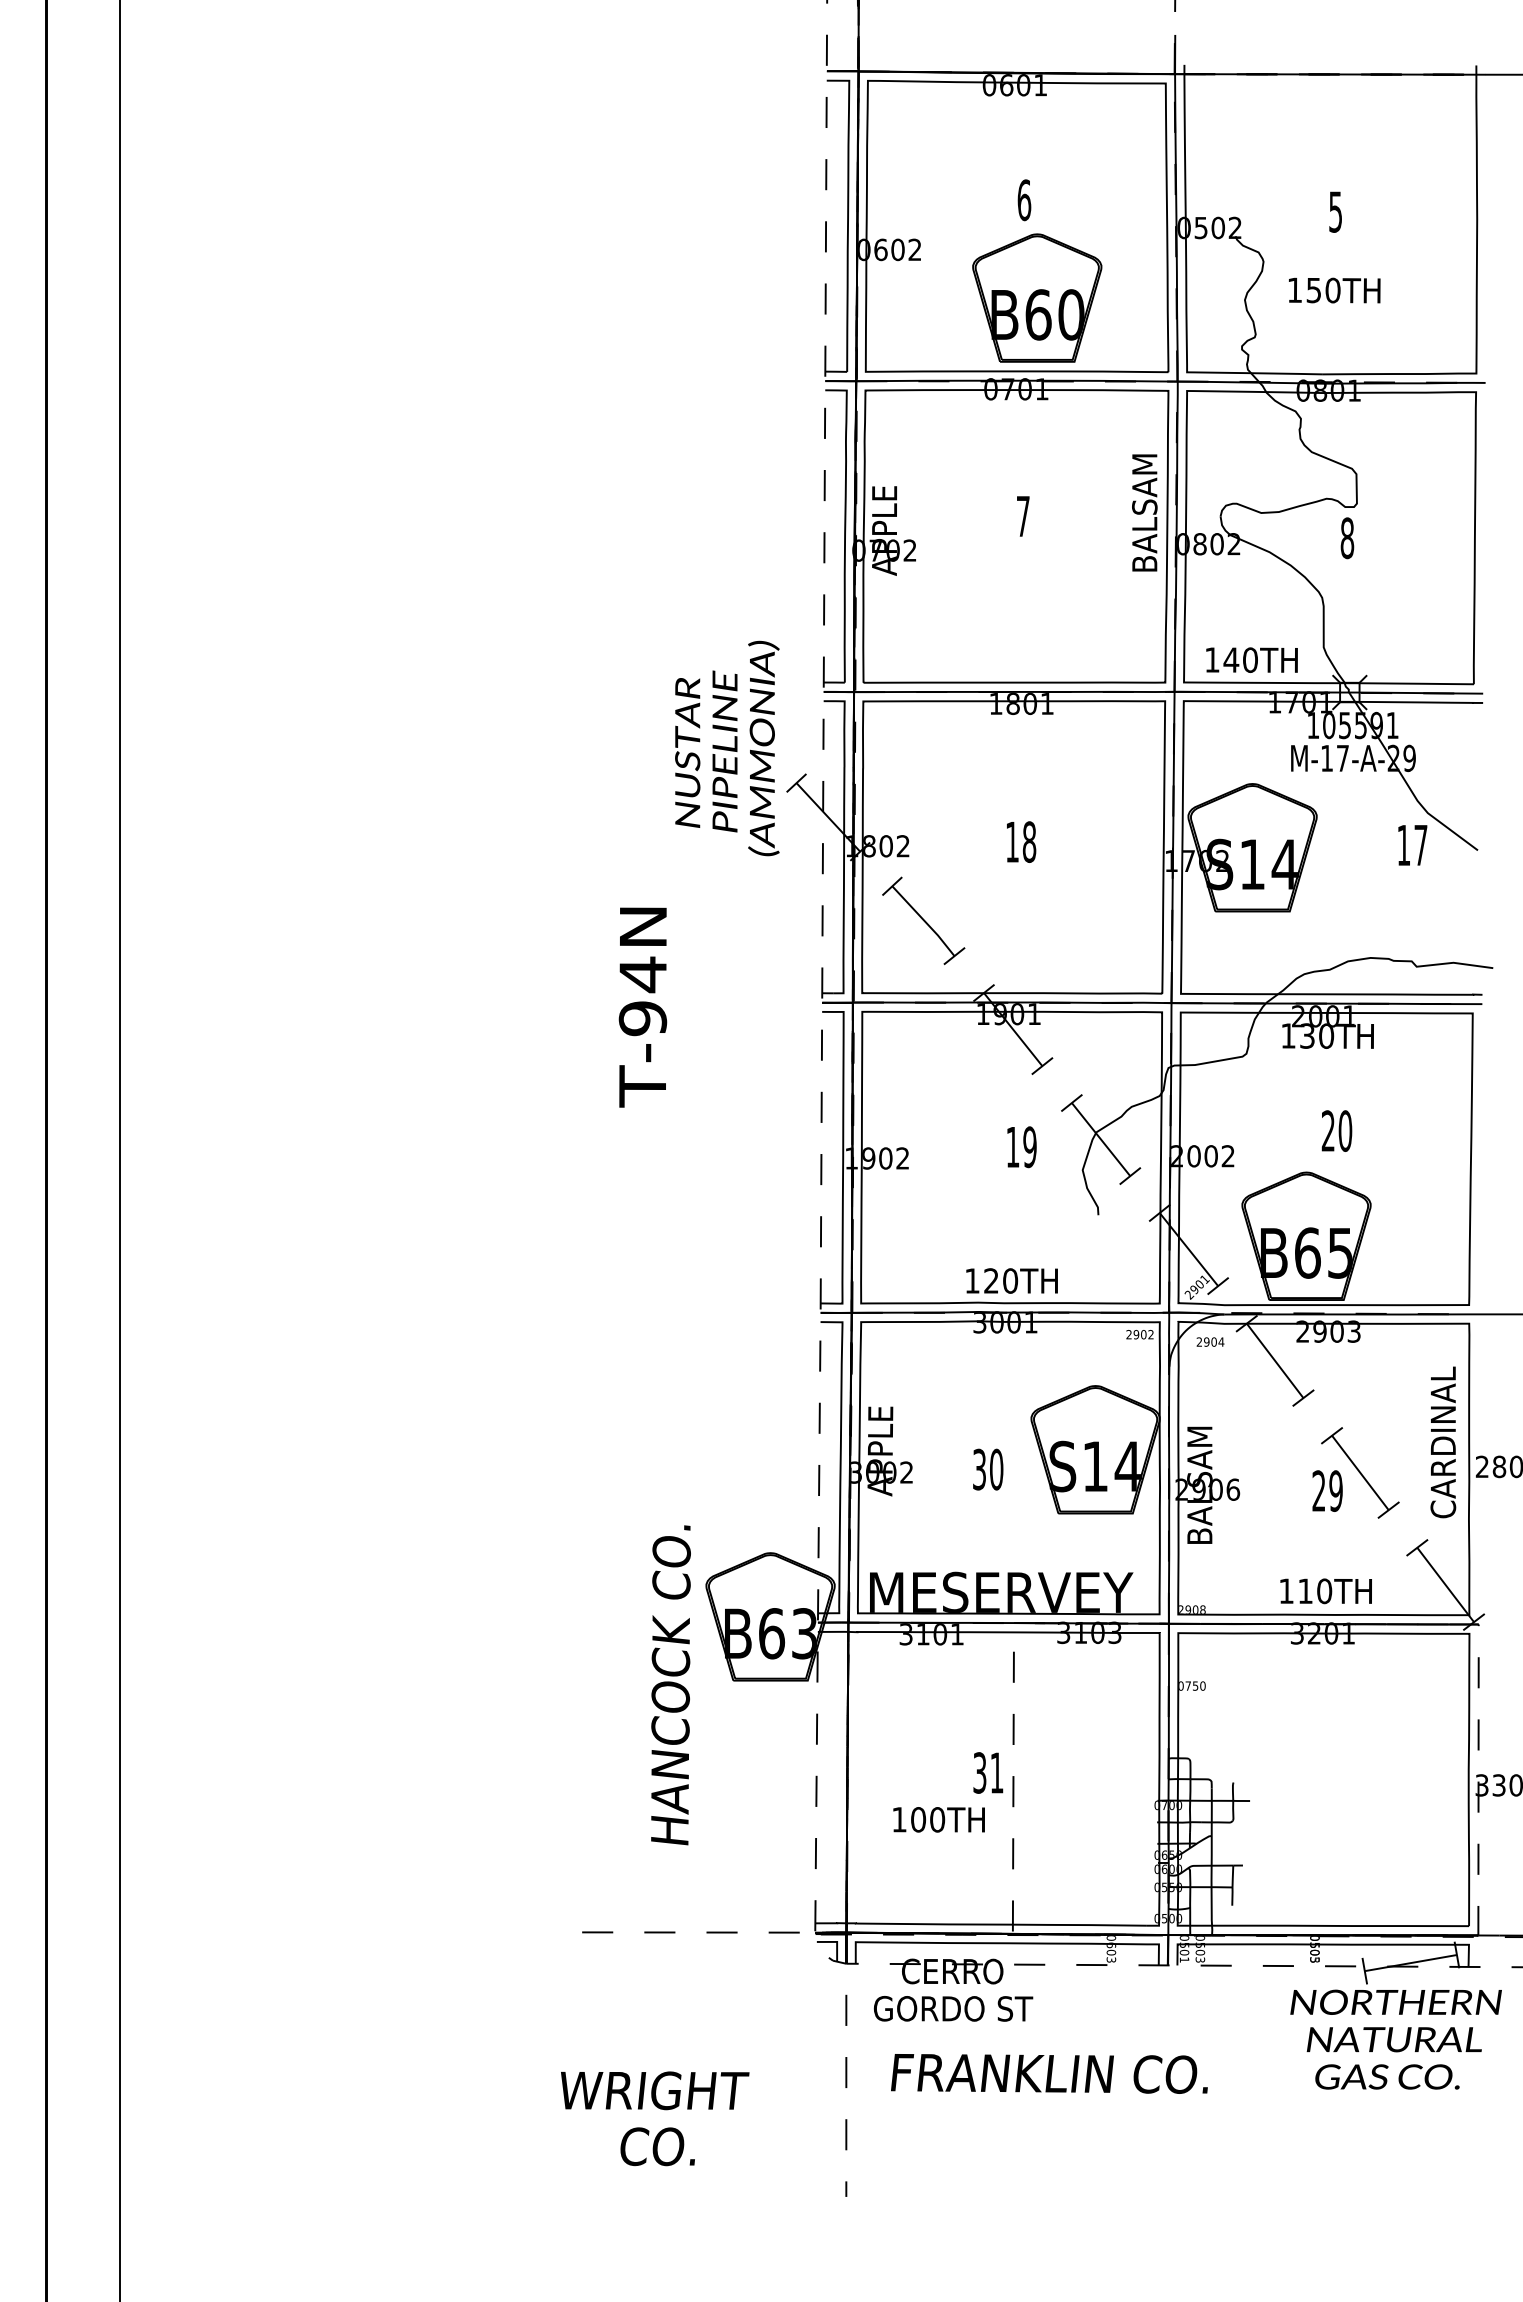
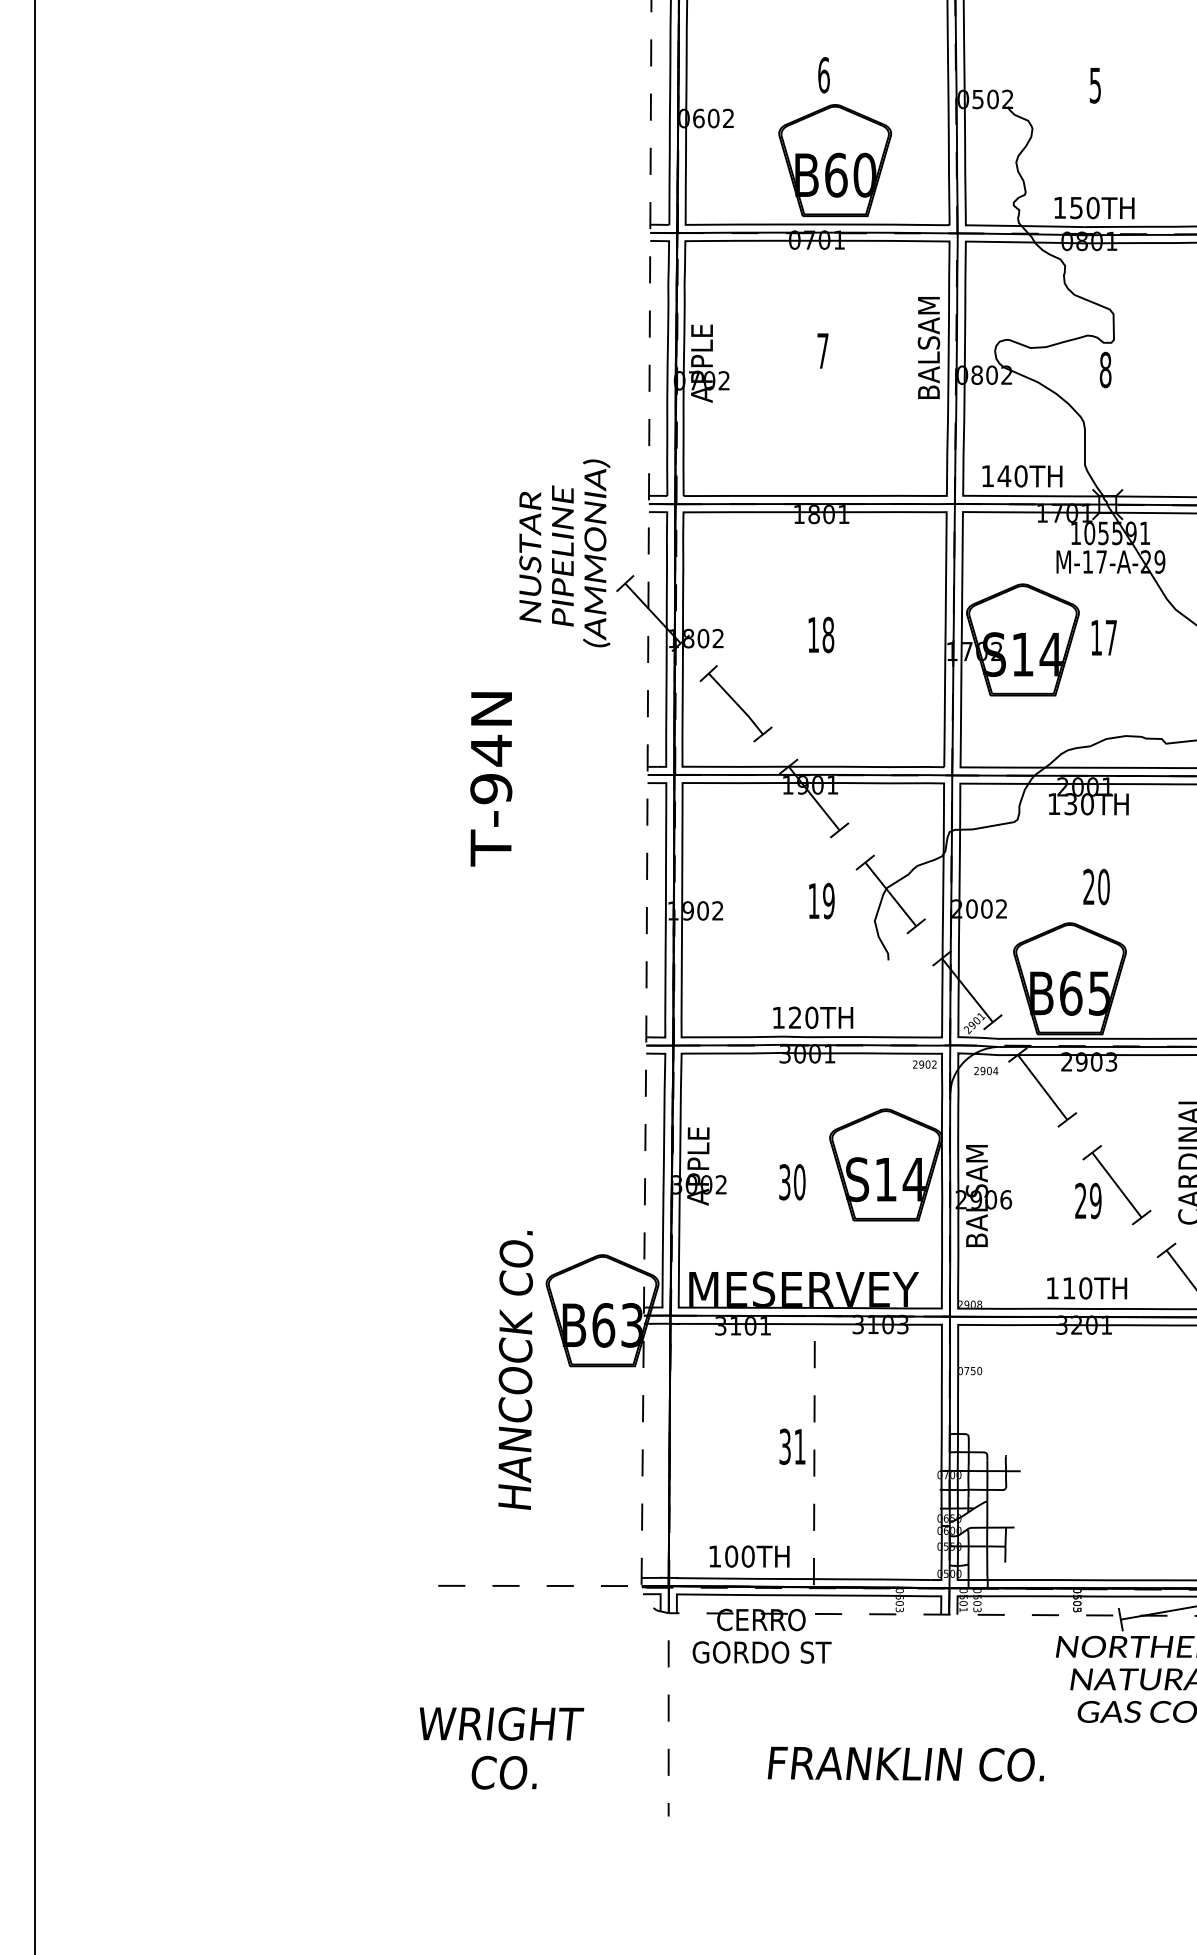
text: (1334, 290) -> (1094, 208), moved
text: (1412, 845) -> (1103, 637), moved
text: (938, 1819) -> (749, 1556), moved
text: (1049, 2073) -> (906, 1763), moved

